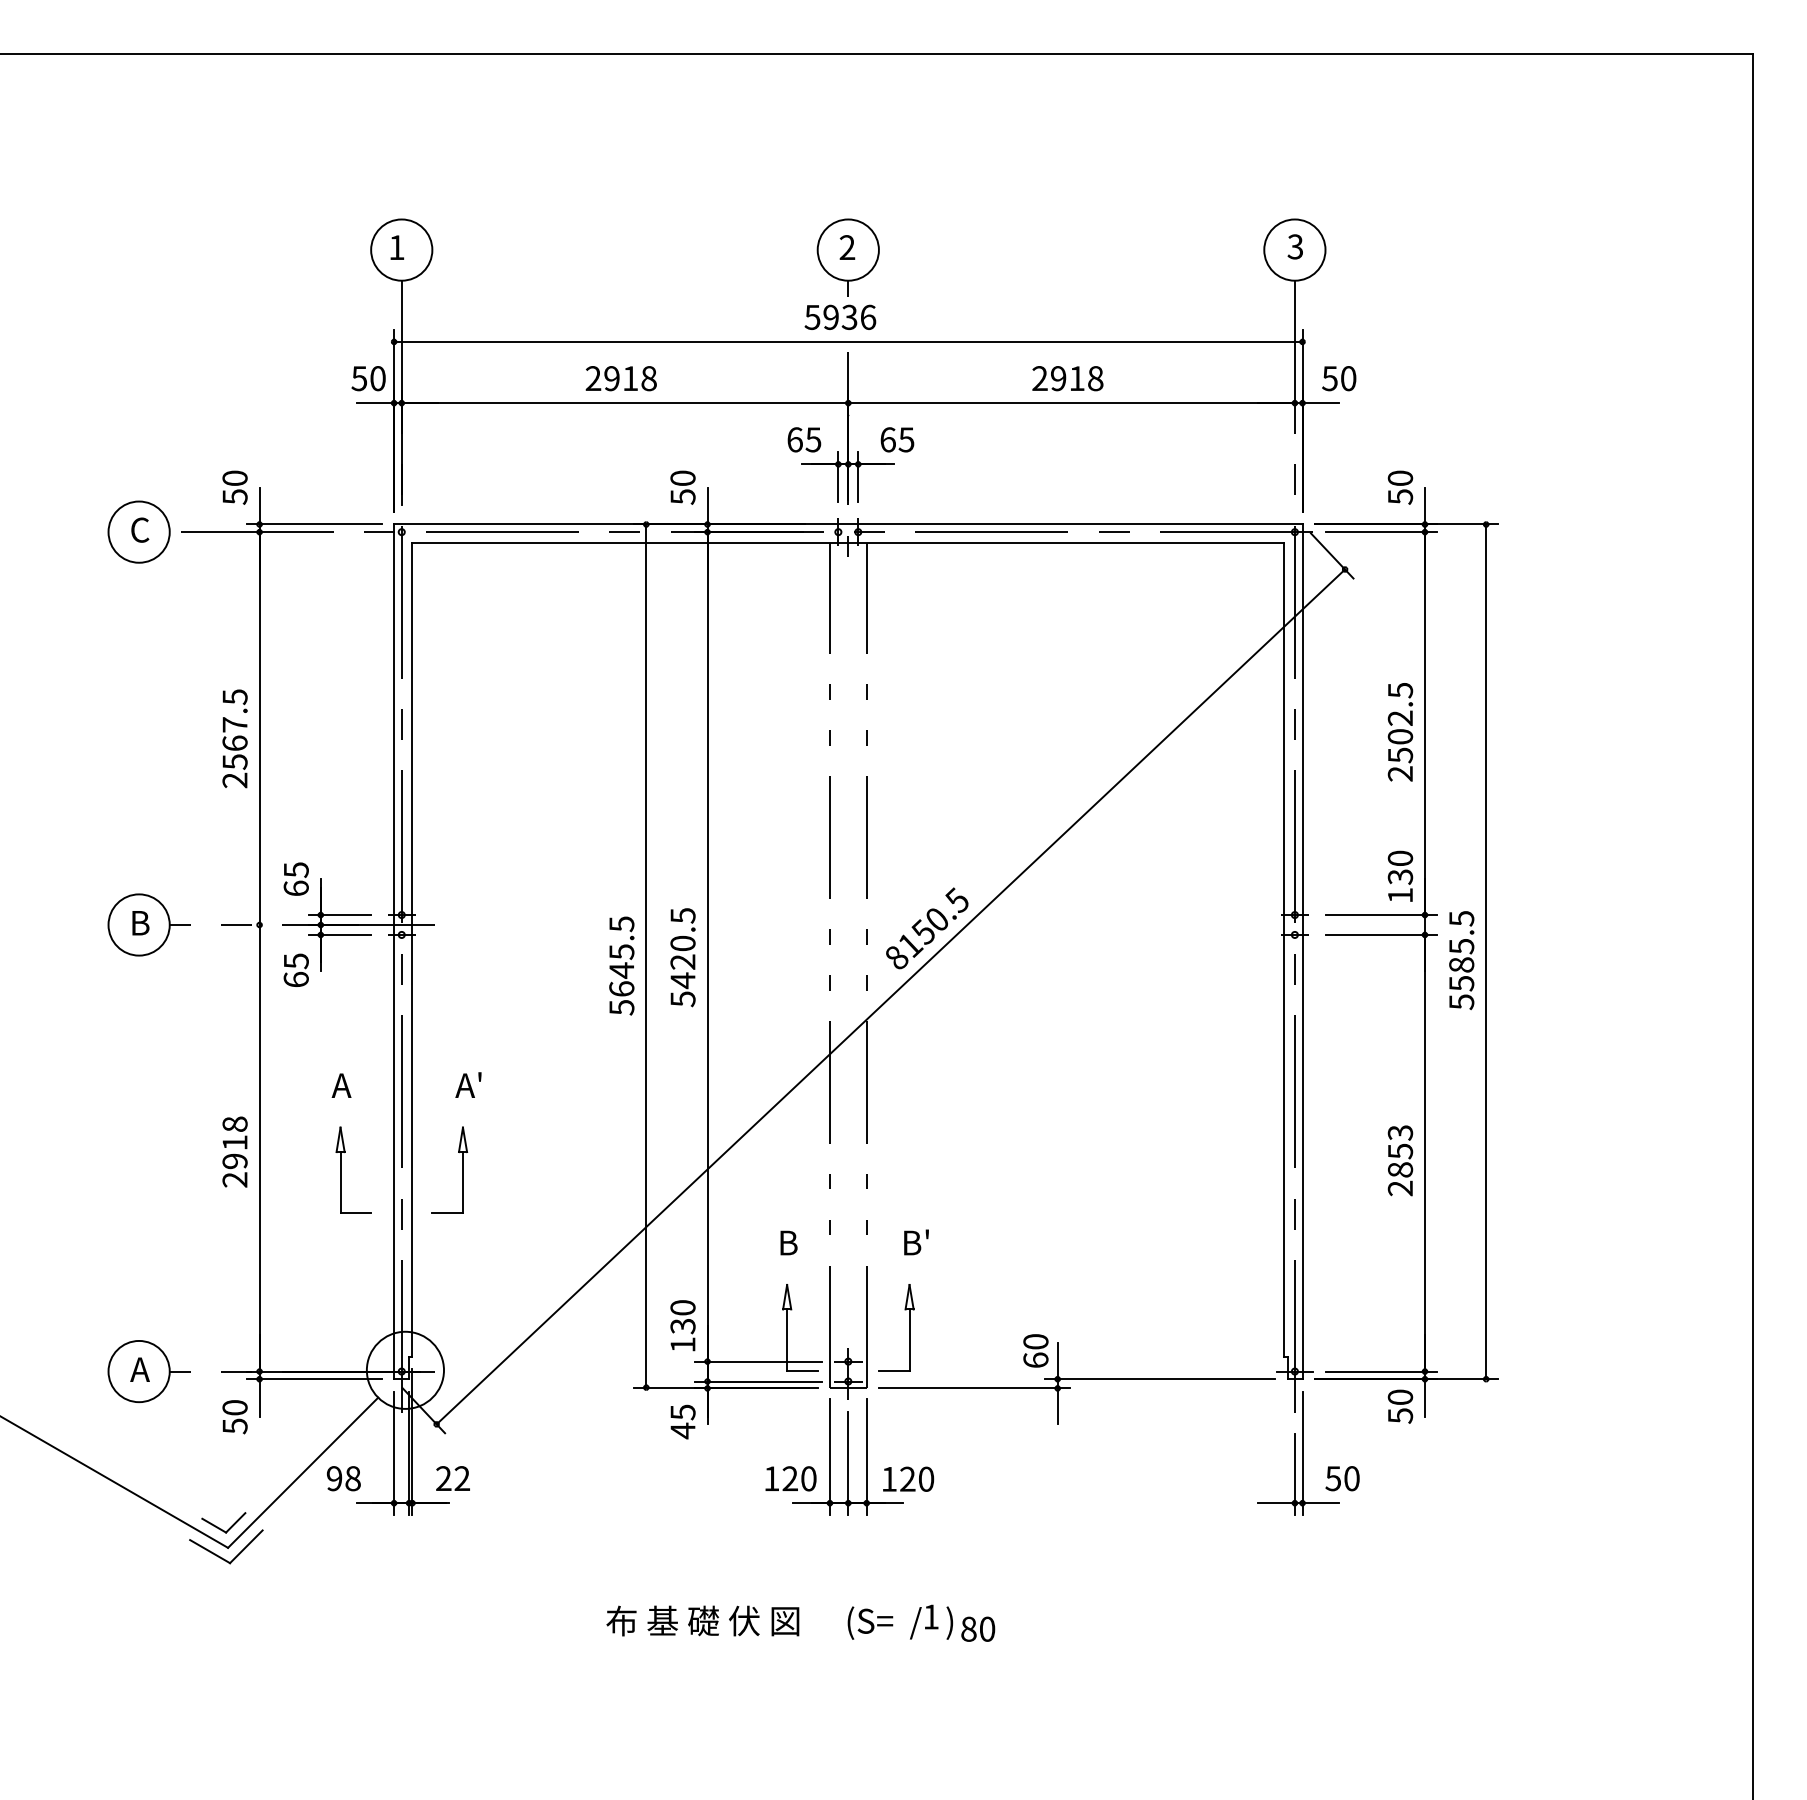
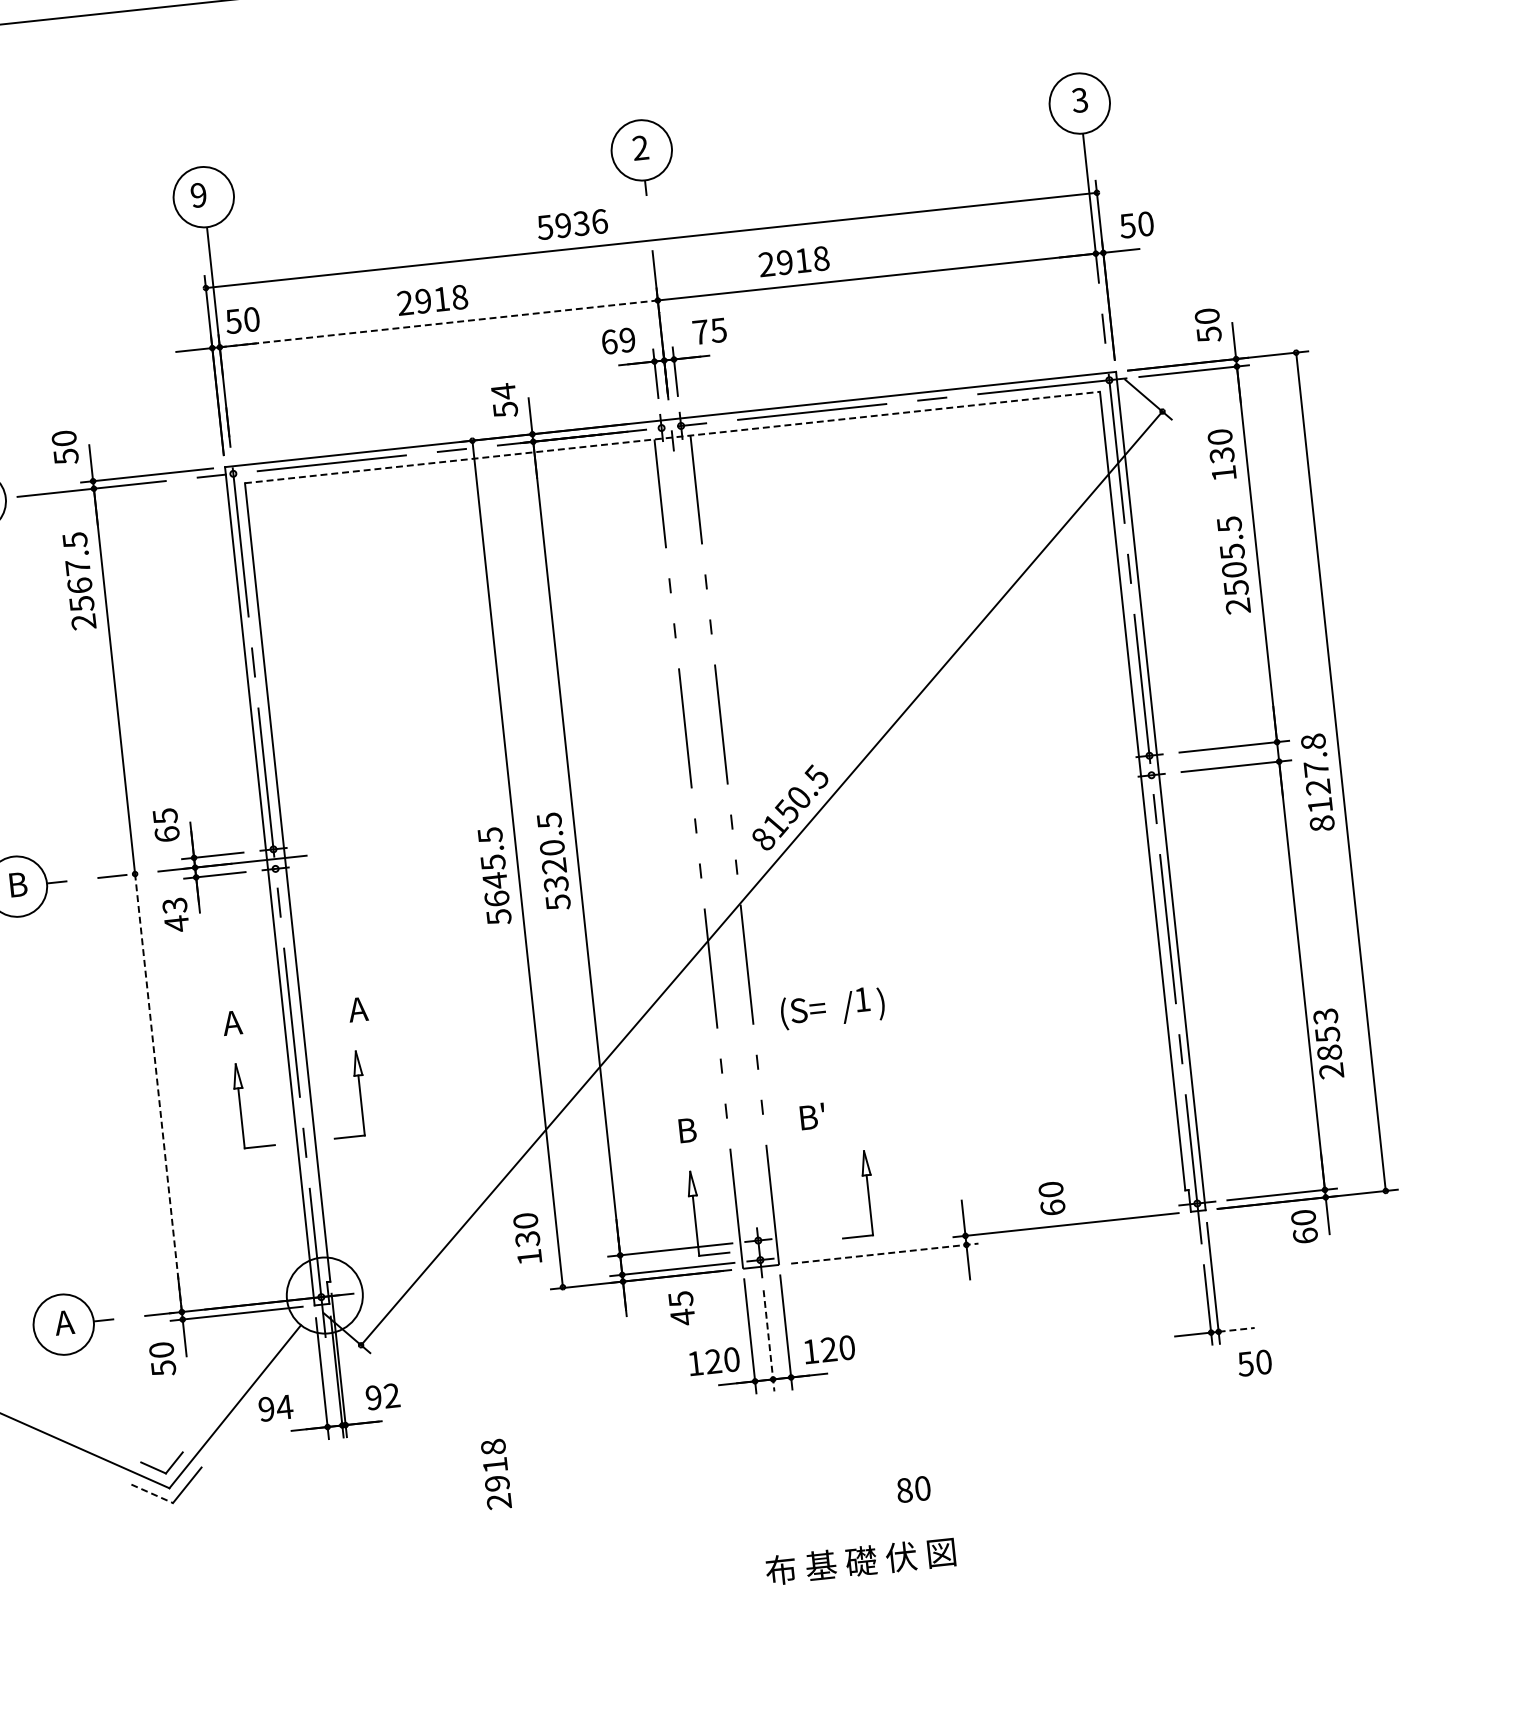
text: (396, 247) -> (198, 195), 1 -> 9
text: (840, 316) -> (572, 223), moved
text: (368, 378) -> (242, 320), moved
text: (1067, 378) -> (793, 261), moved
line: (625, 403) -> (439, 324), solid -> dashed
text: (813, 439) -> (627, 339), 65 -> 69
text: (887, 439) -> (700, 332), 65 -> 75
text: (682, 478) -> (503, 391), 50 -> 54
line: (848, 542) -> (672, 437), solid -> dashed
text: (1400, 718) -> (1232, 551), 2502.5 -> 2505.5
text: (234, 738) -> (78, 580), moved
text: (1400, 875) -> (1221, 453), moved
text: (1461, 960) -> (1317, 782), 5585.5 -> 8127.8
text: (295, 970) -> (175, 914), 65 -> 43
text: (682, 980) -> (555, 884), 5420.5 -> 5320.5
text: (468, 1084) -> (356, 1008), A' -> A
line: (259, 1147) -> (158, 1092), solid -> dashed
text: (234, 1151) -> (495, 1473), moved
text: (1400, 1160) -> (1328, 1043), moved
text: (682, 1325) -> (527, 1238), moved
part: (909, 1327) -> (868, 1192), moved
text: (1035, 1350) -> (1051, 1198), moved
line: (974, 1388) -> (884, 1253), solid -> dashed
text: (1400, 1415) -> (1305, 1235), 50 -> 60
text: (682, 1421) -> (681, 1308), moved
line: (848, 1463) -> (769, 1340), solid -> dashed
text: (352, 1478) -> (284, 1407), 98 -> 94
text: (443, 1478) -> (373, 1397), 22 -> 92
text: (1342, 1478) -> (1254, 1362), moved
line: (1321, 1503) -> (1237, 1330), solid -> dashed
line: (210, 1551) -> (152, 1493), solid -> dashed
text: (702, 1620) -> (860, 1560), moved
text: (900, 1621) -> (832, 1007), moved

